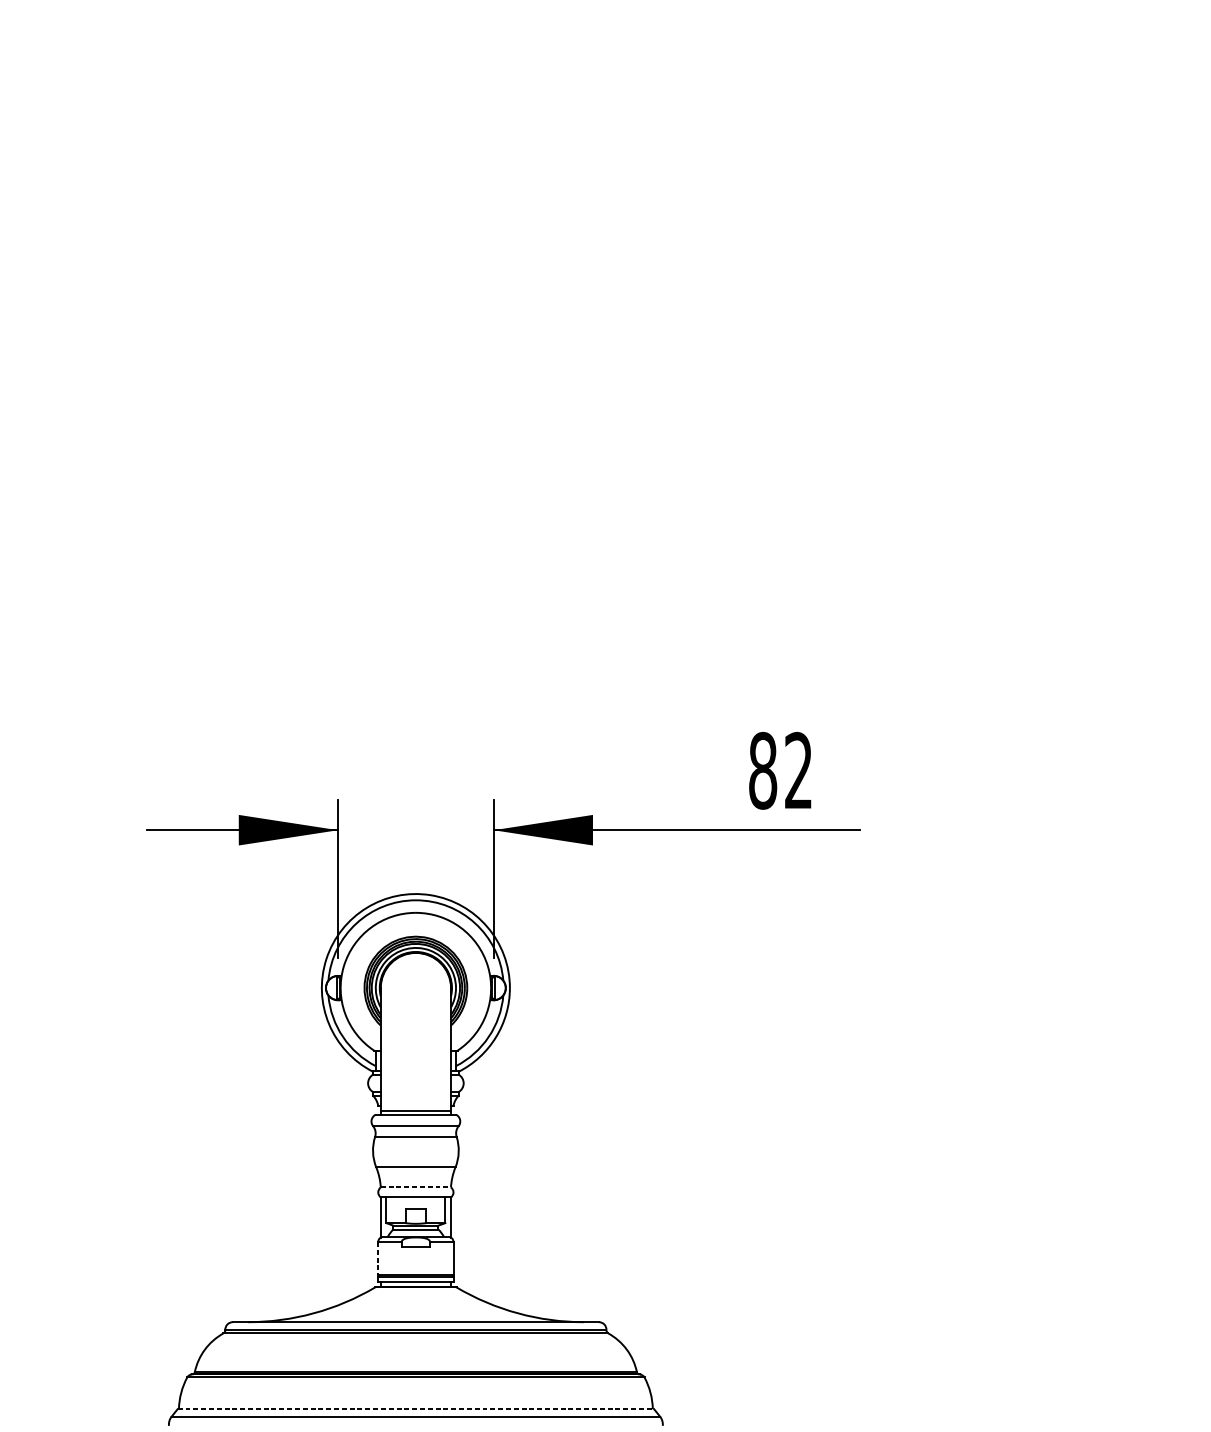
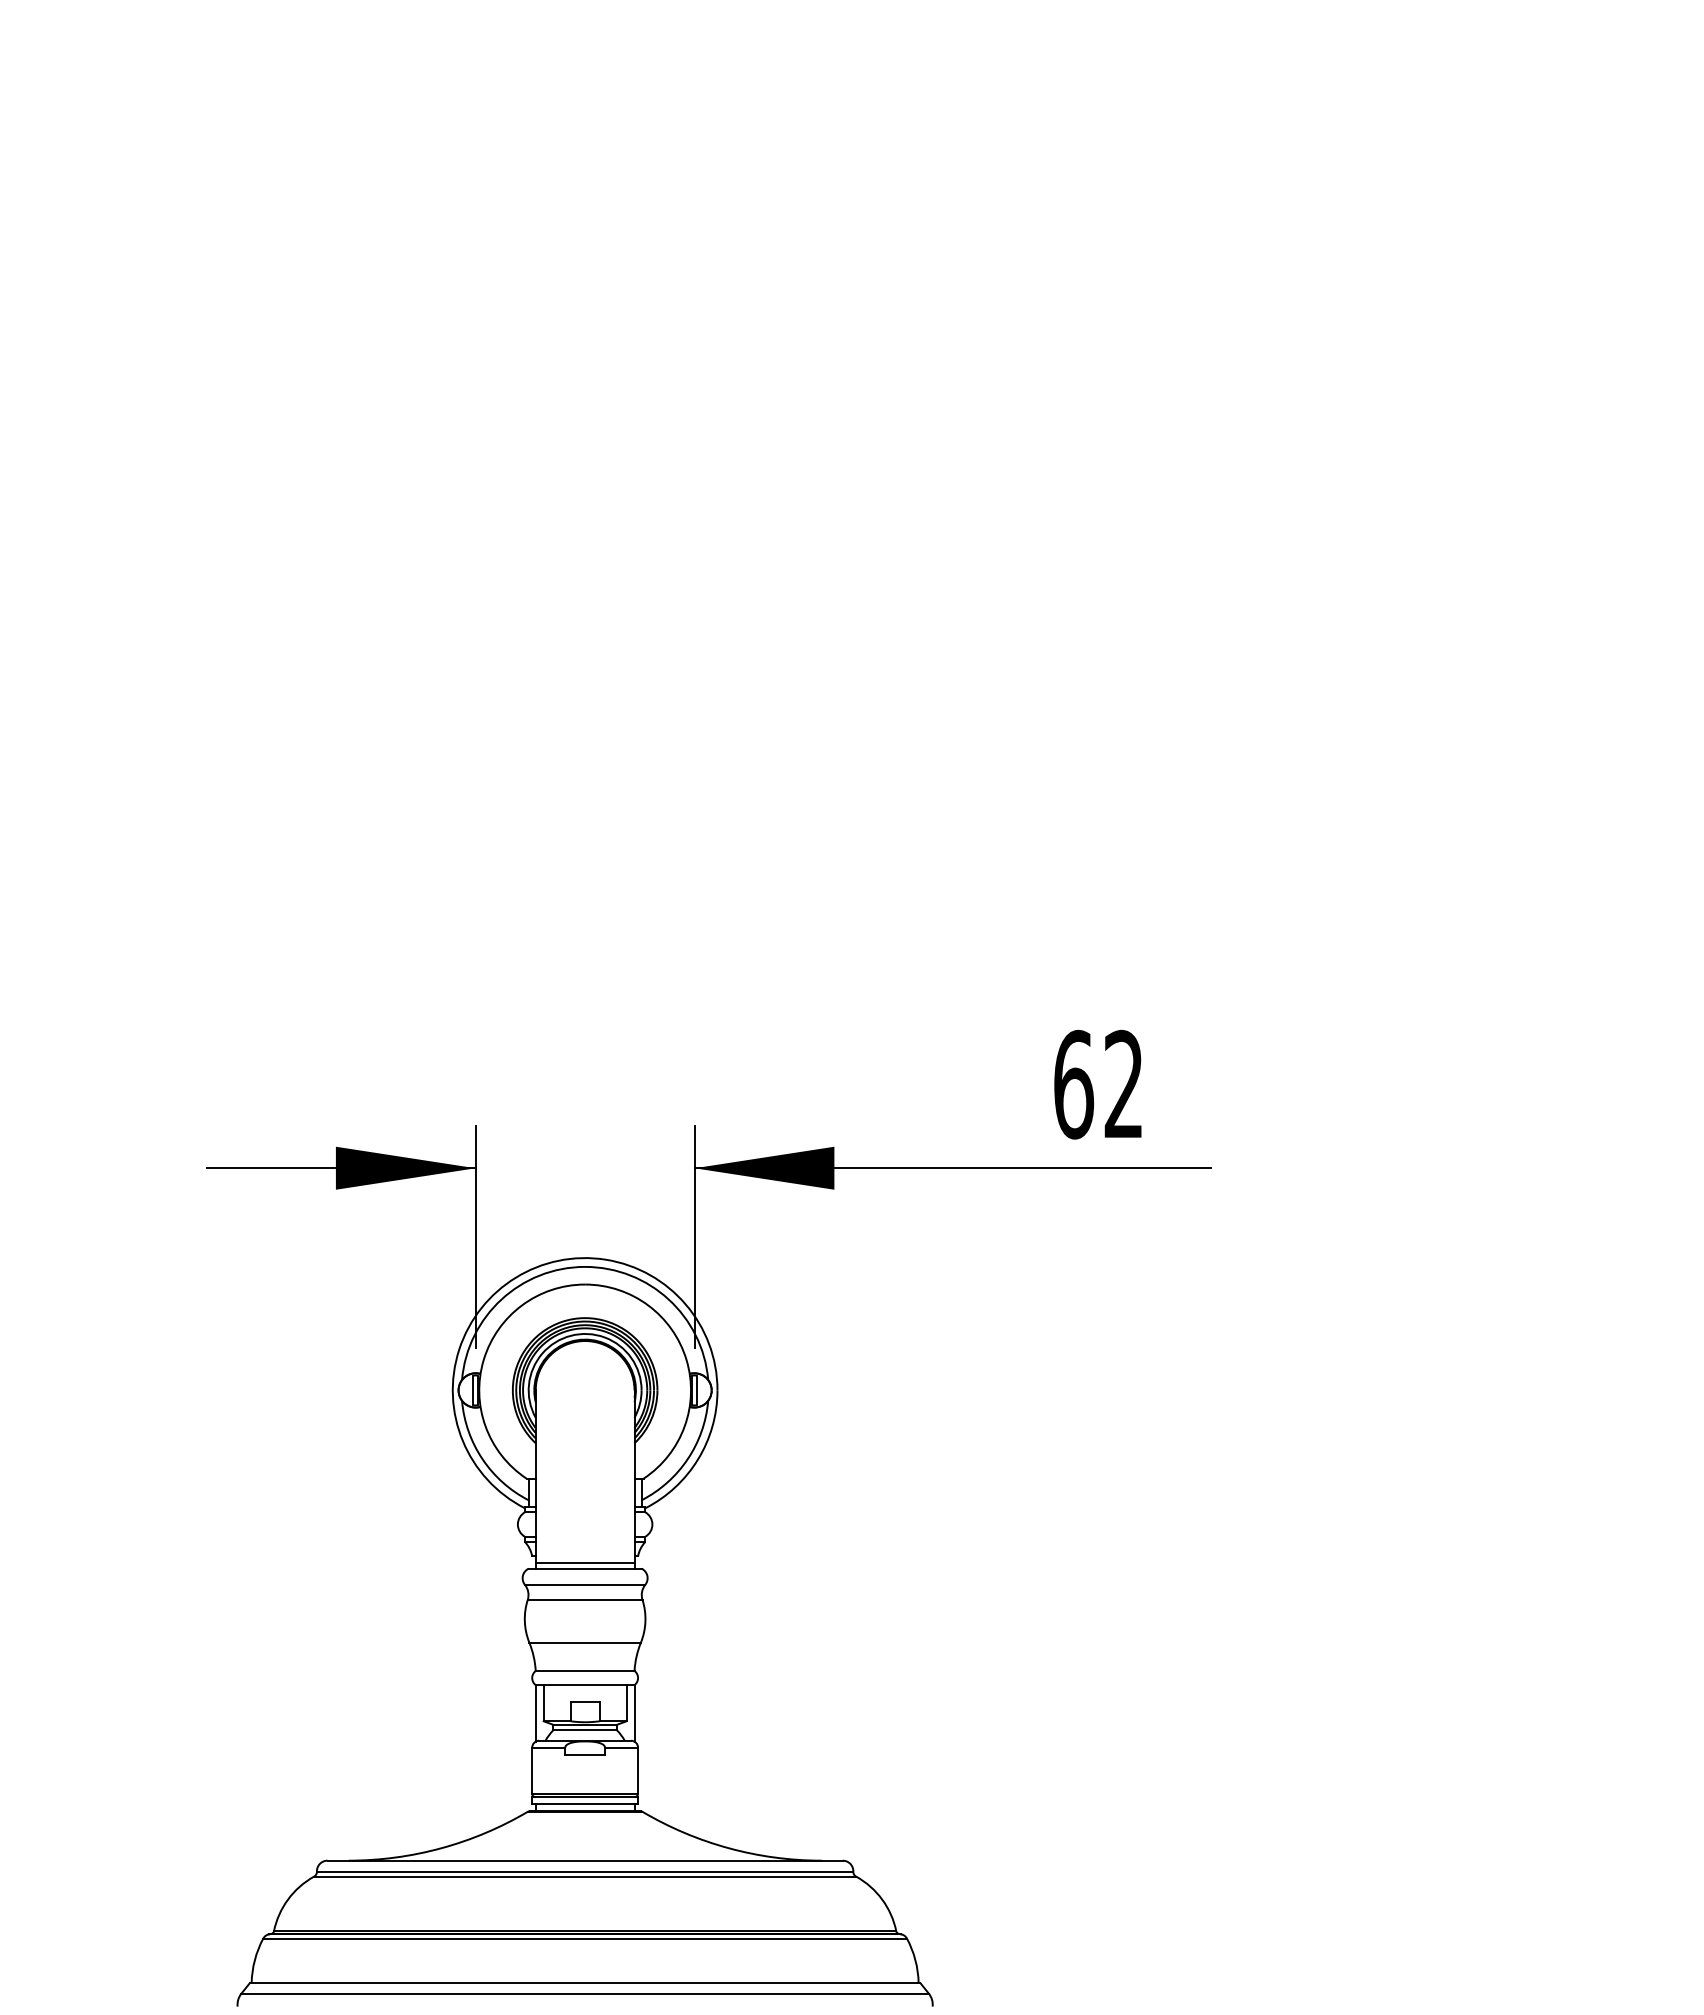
text: (763, 770) -> (1074, 1084), 82 -> 62
line: (416, 1187) -> (585, 1671), dashed -> solid
line: (378, 1258) -> (532, 1770), dashed -> solid
line: (416, 1409) -> (585, 1983), dashed -> solid

